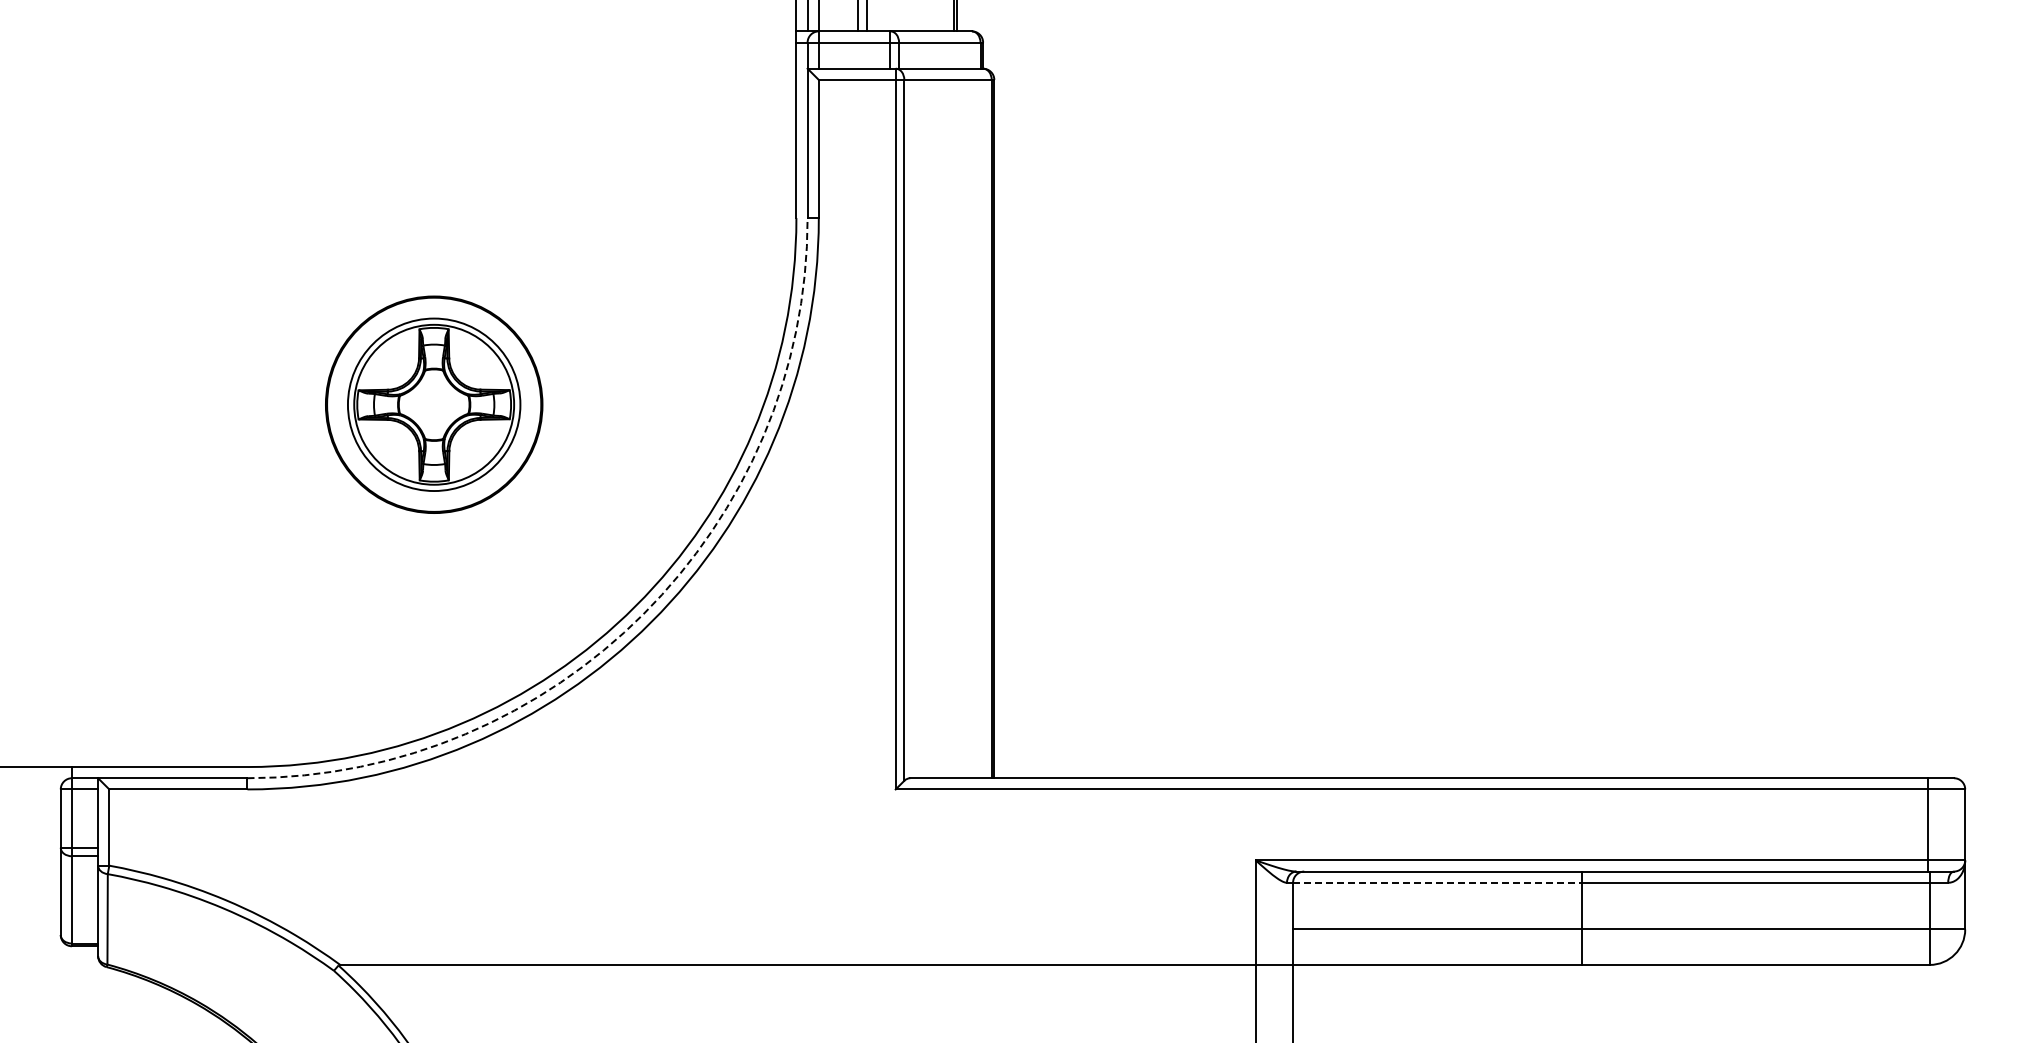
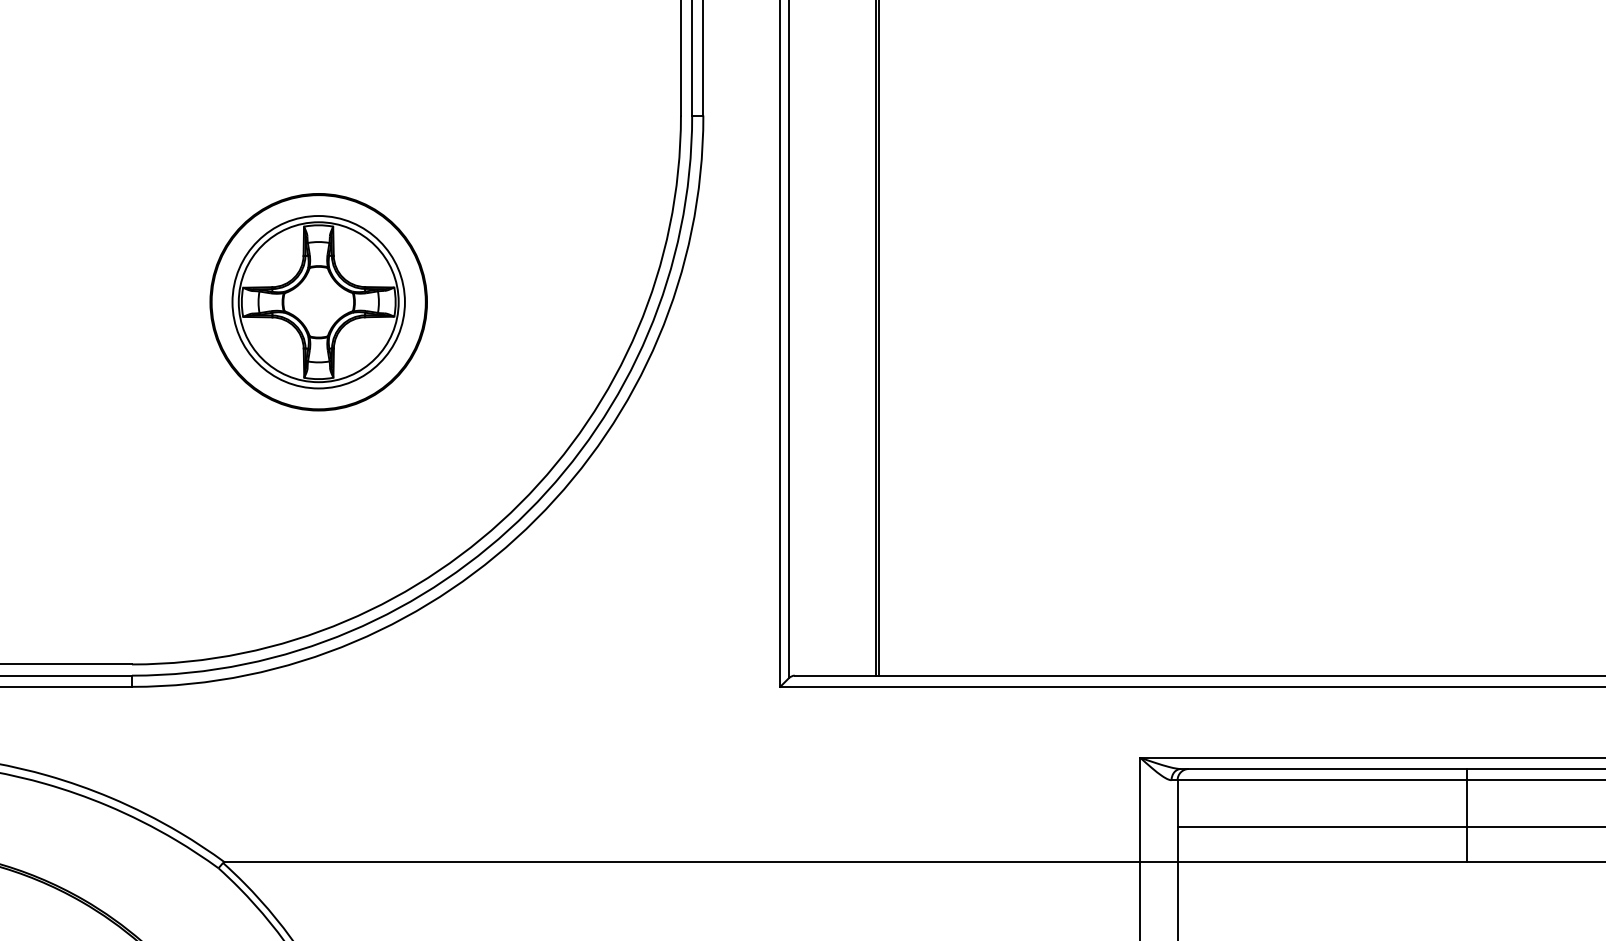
arc: (643, 614) -> (528, 511), dashed -> solid
line: (1437, 882) -> (1322, 779), dashed -> solid

